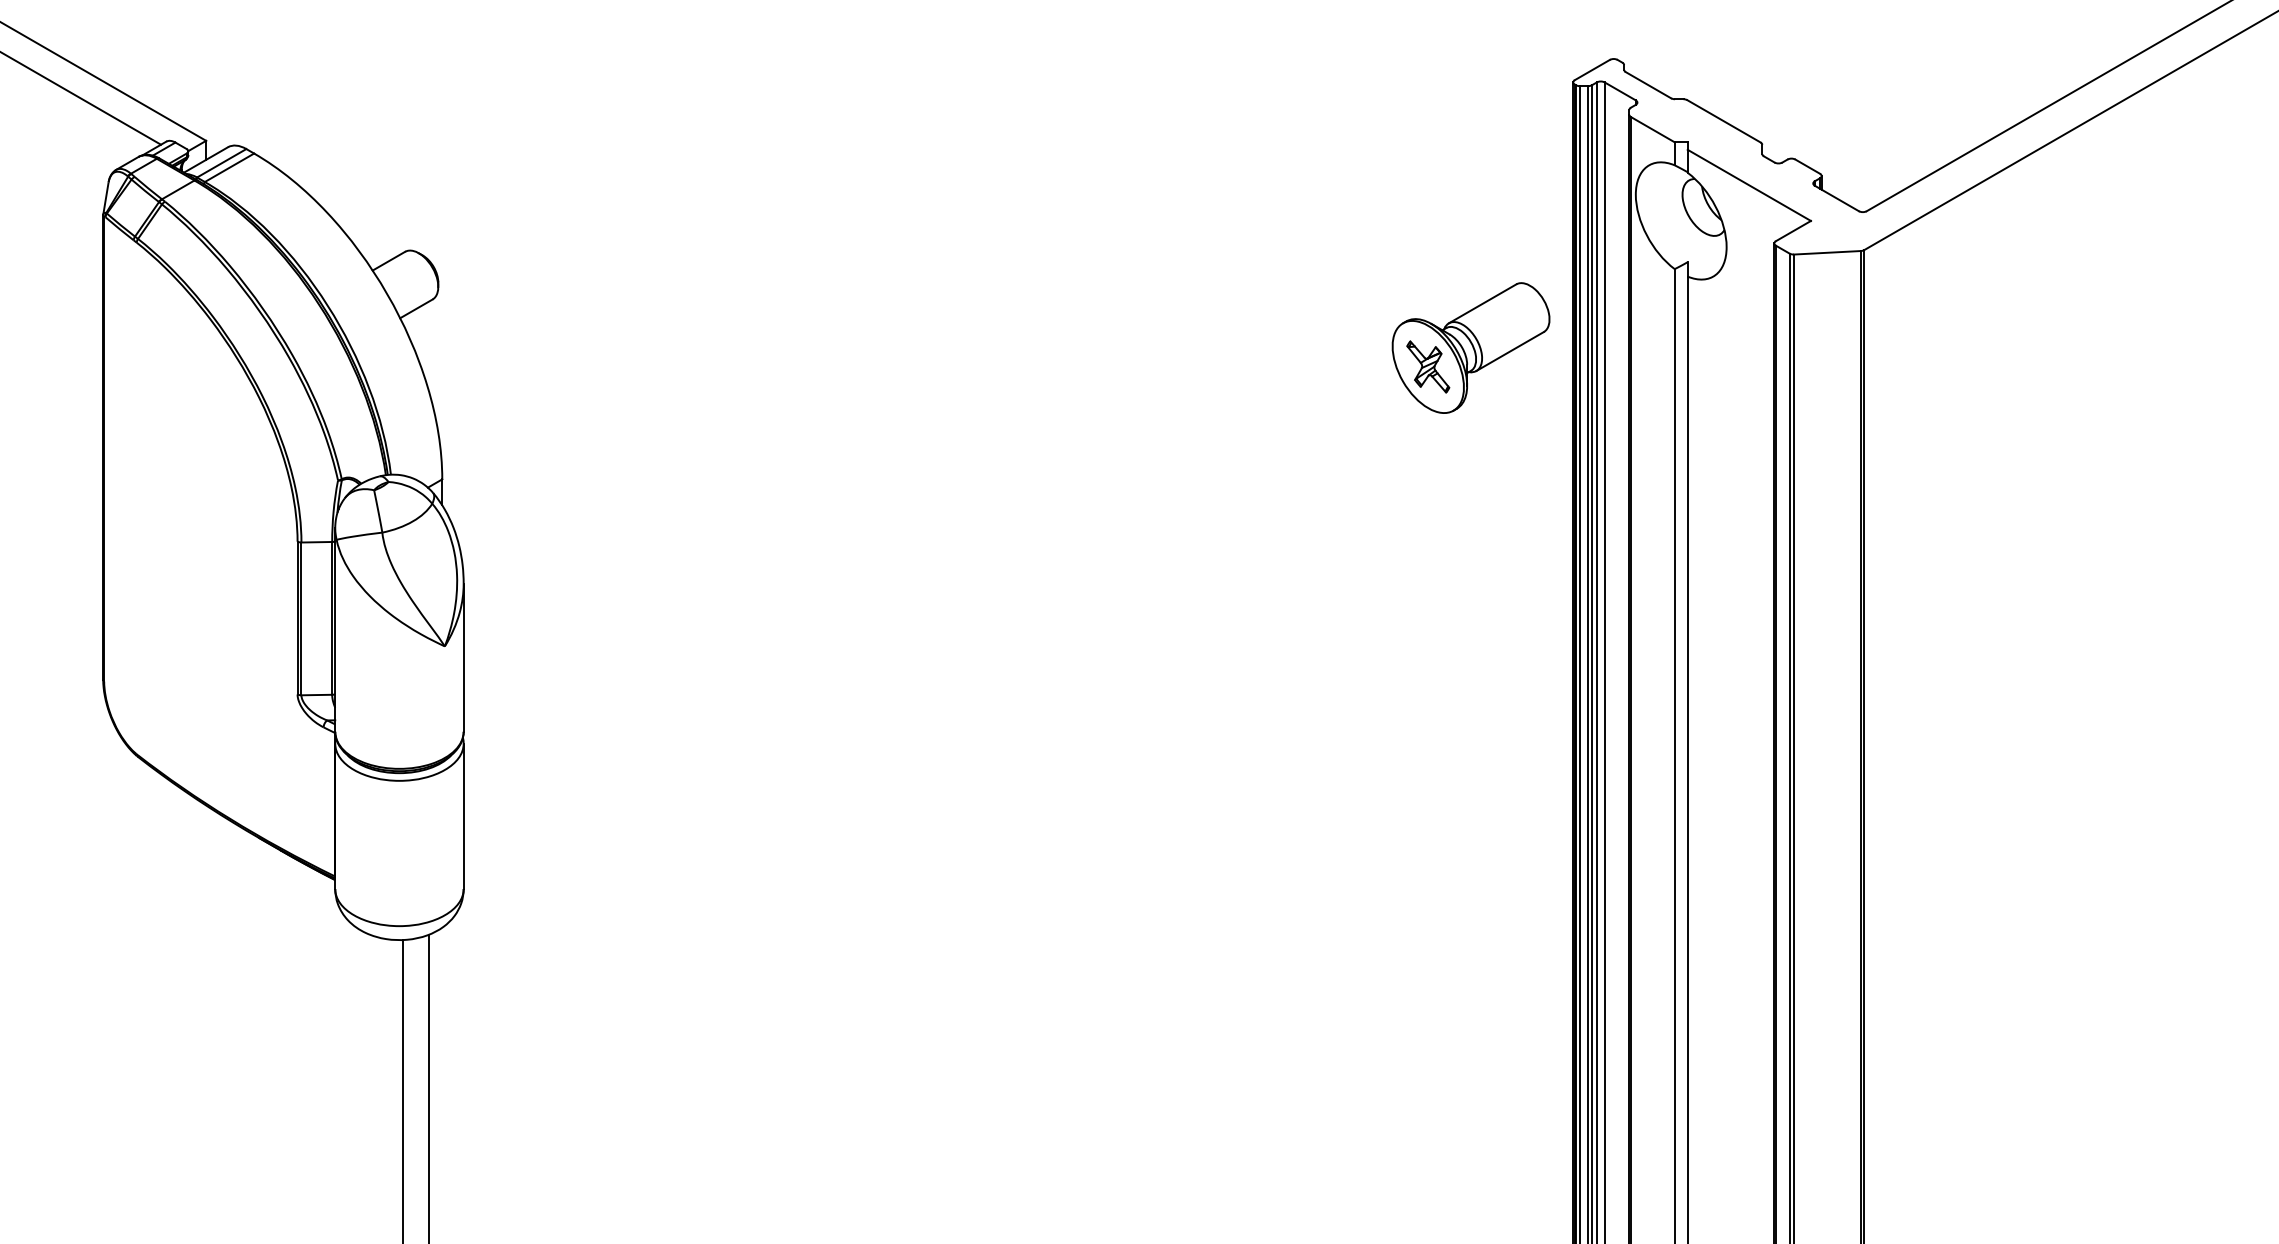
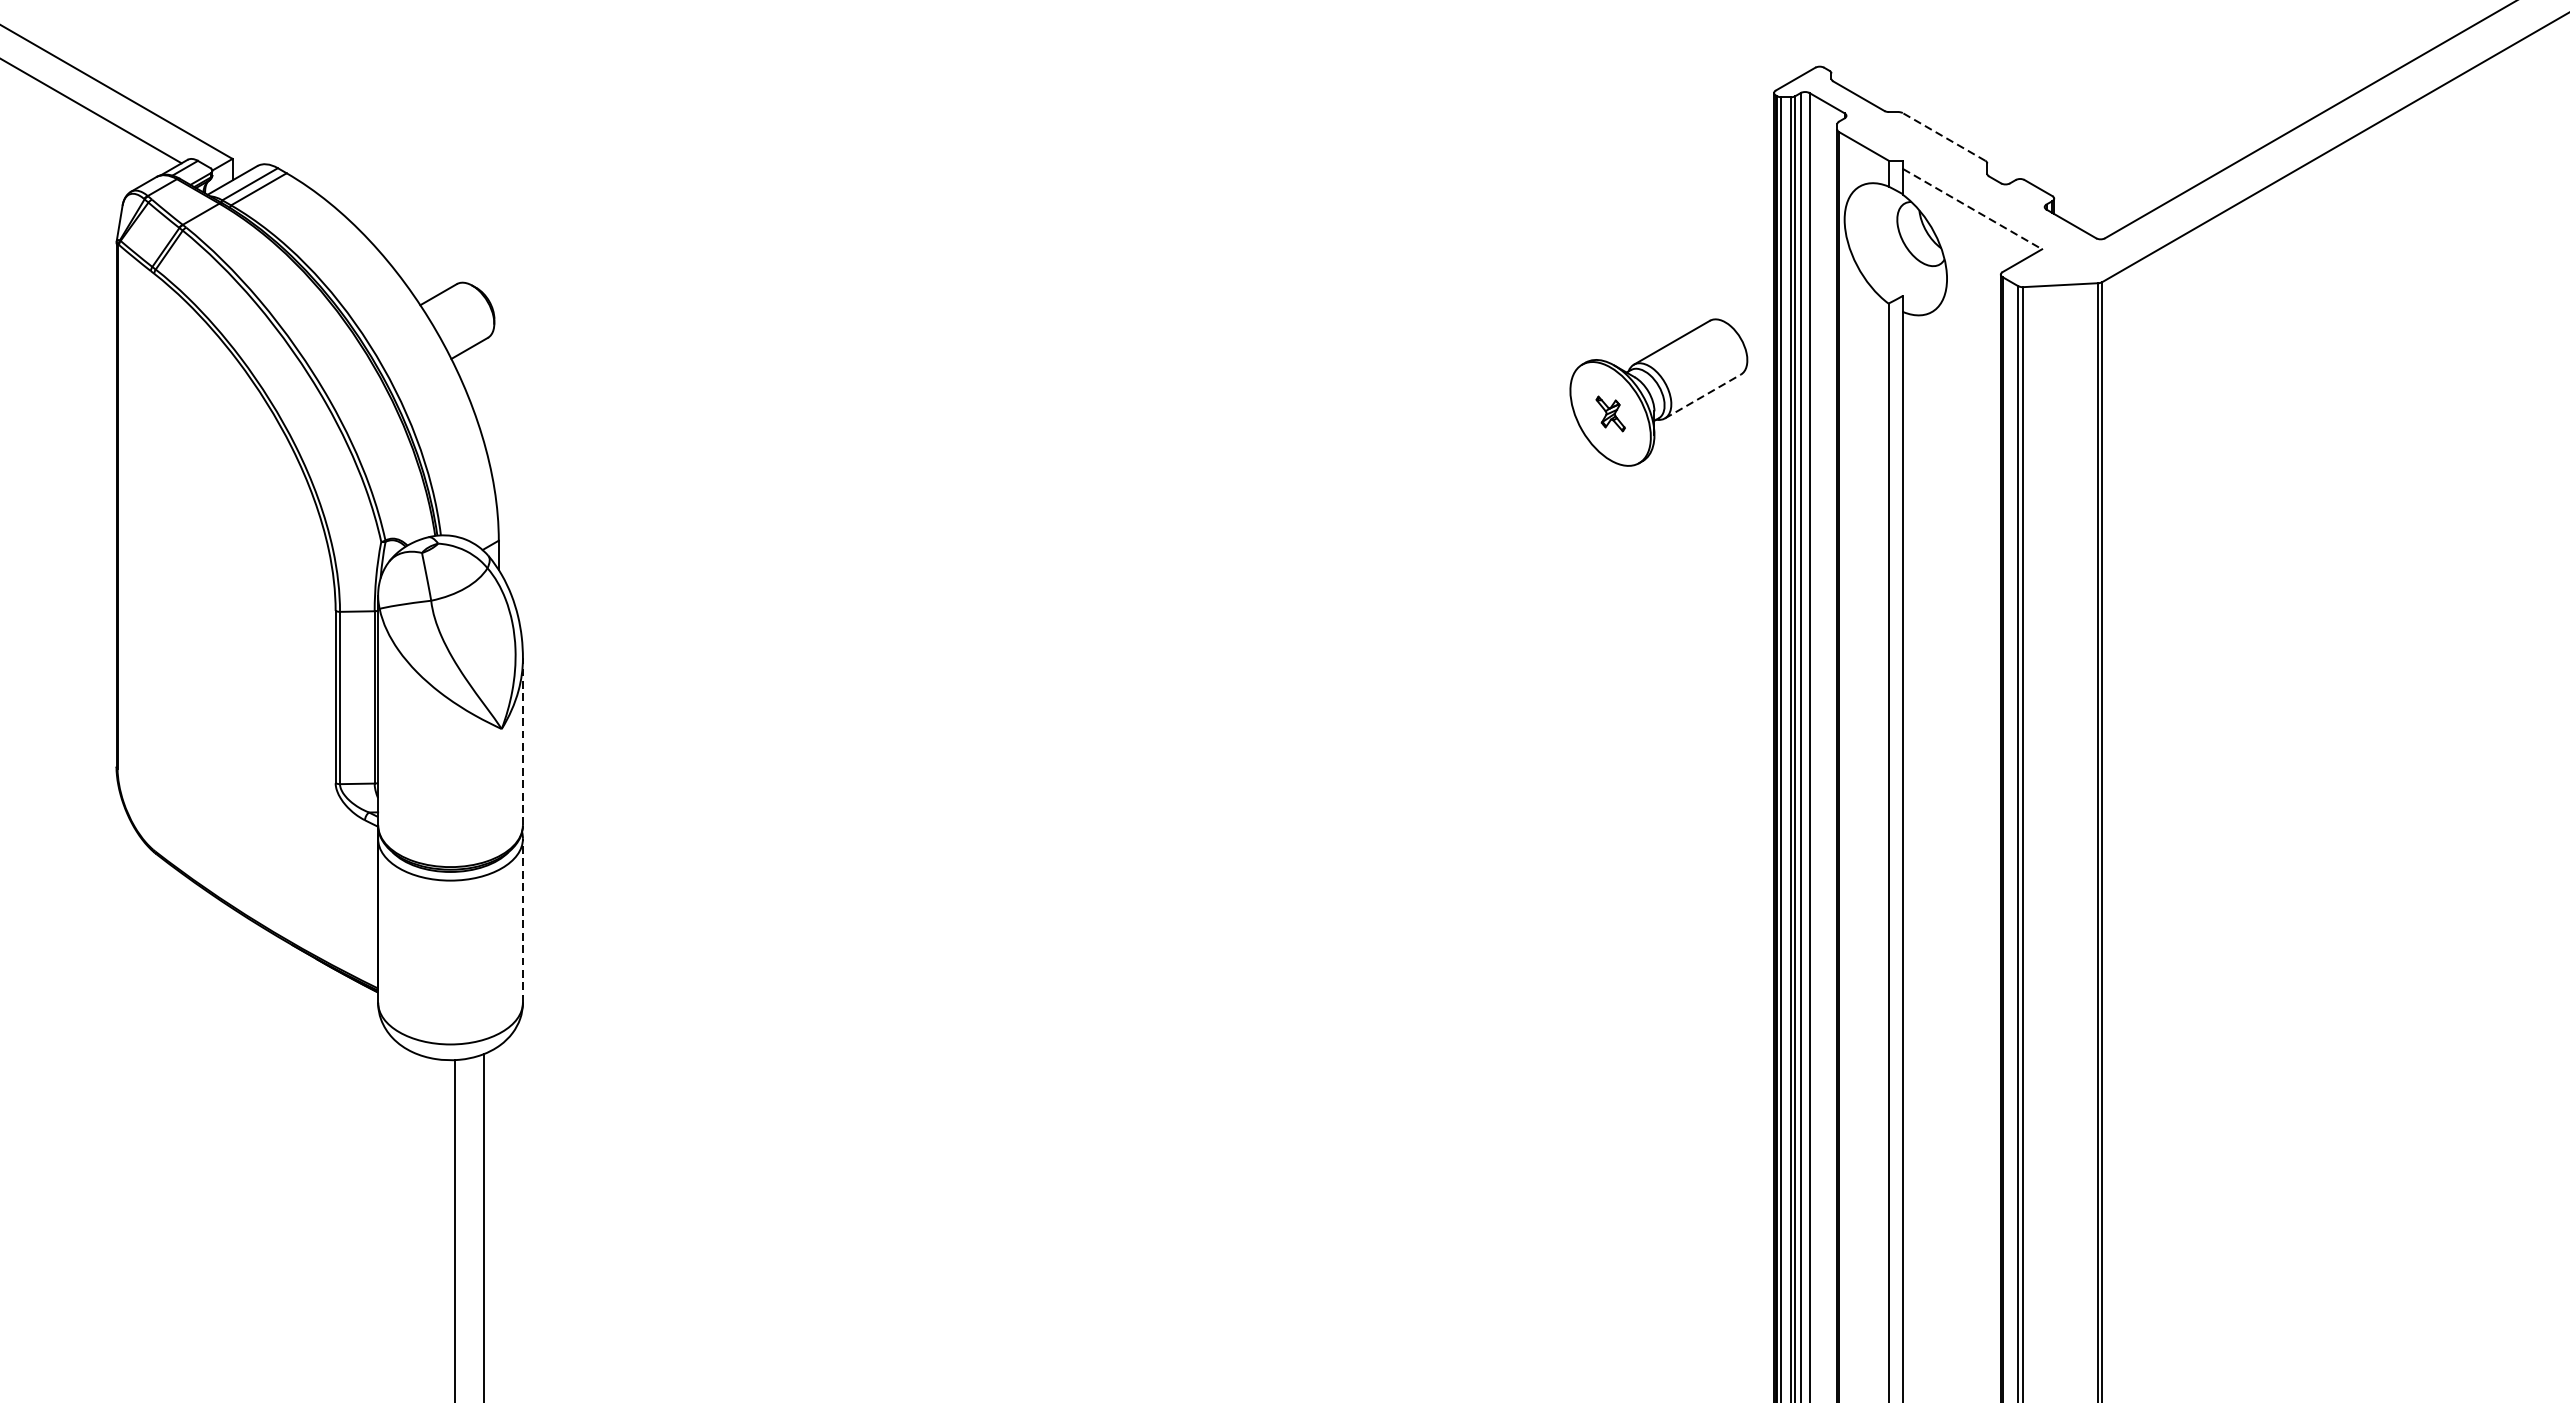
line: (1723, 121) -> (1943, 137), solid -> dashed
line: (1749, 185) -> (1972, 209), solid -> dashed
line: (1510, 351) -> (1703, 396), solid -> dashed
part: (1428, 366) -> (1610, 413), size x0.6
line: (463, 657) -> (522, 741), solid -> dashed
line: (463, 816) -> (522, 920), solid -> dashed

